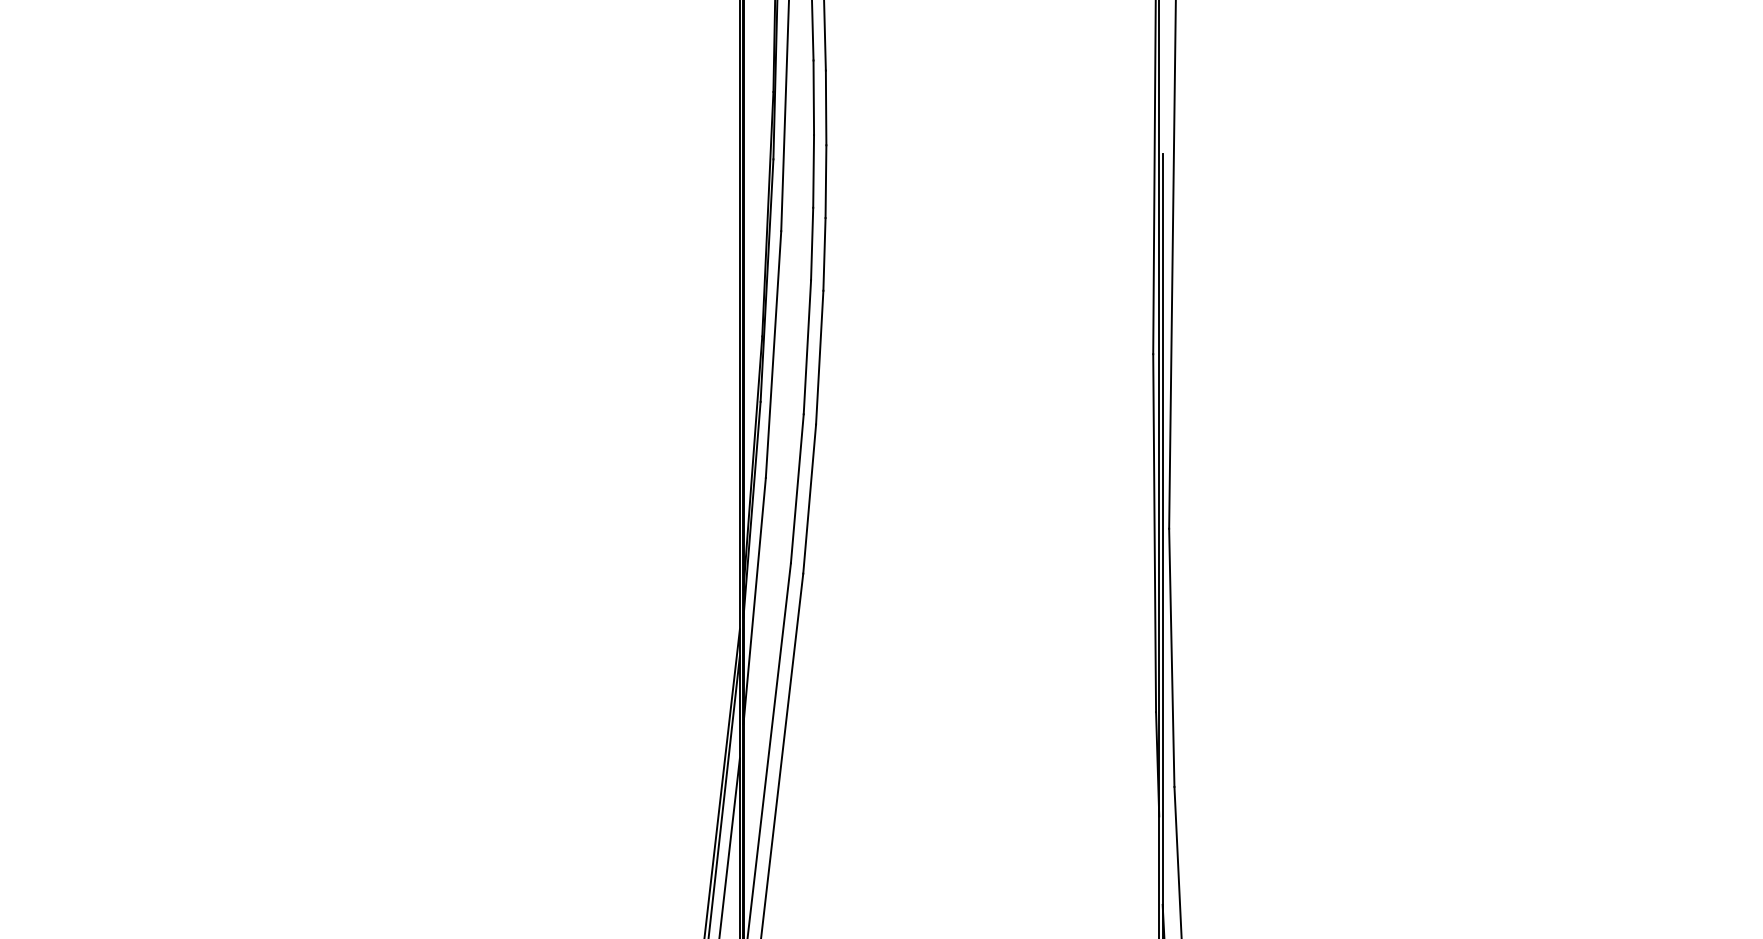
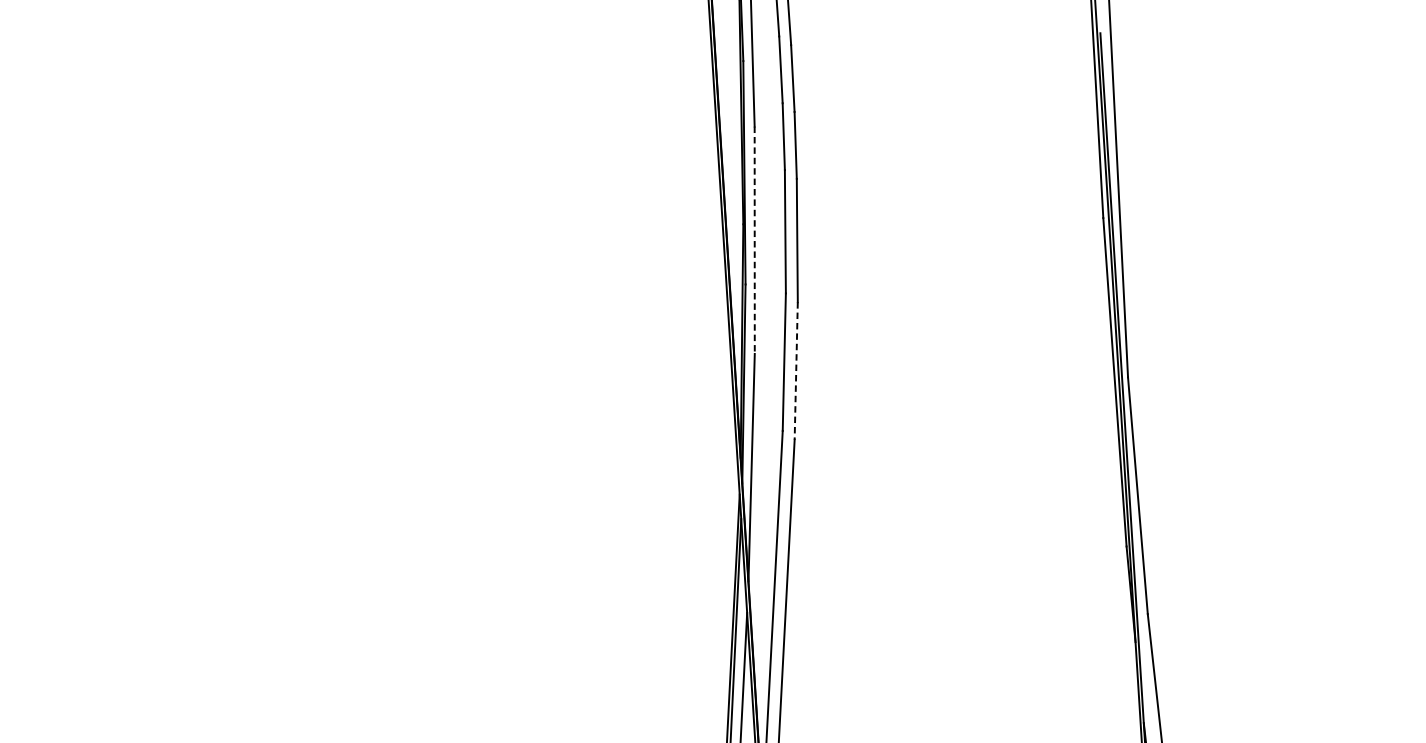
line: (773, 354) -> (754, 240), solid -> dashed
line: (809, 499) -> (796, 371), solid -> dashed

